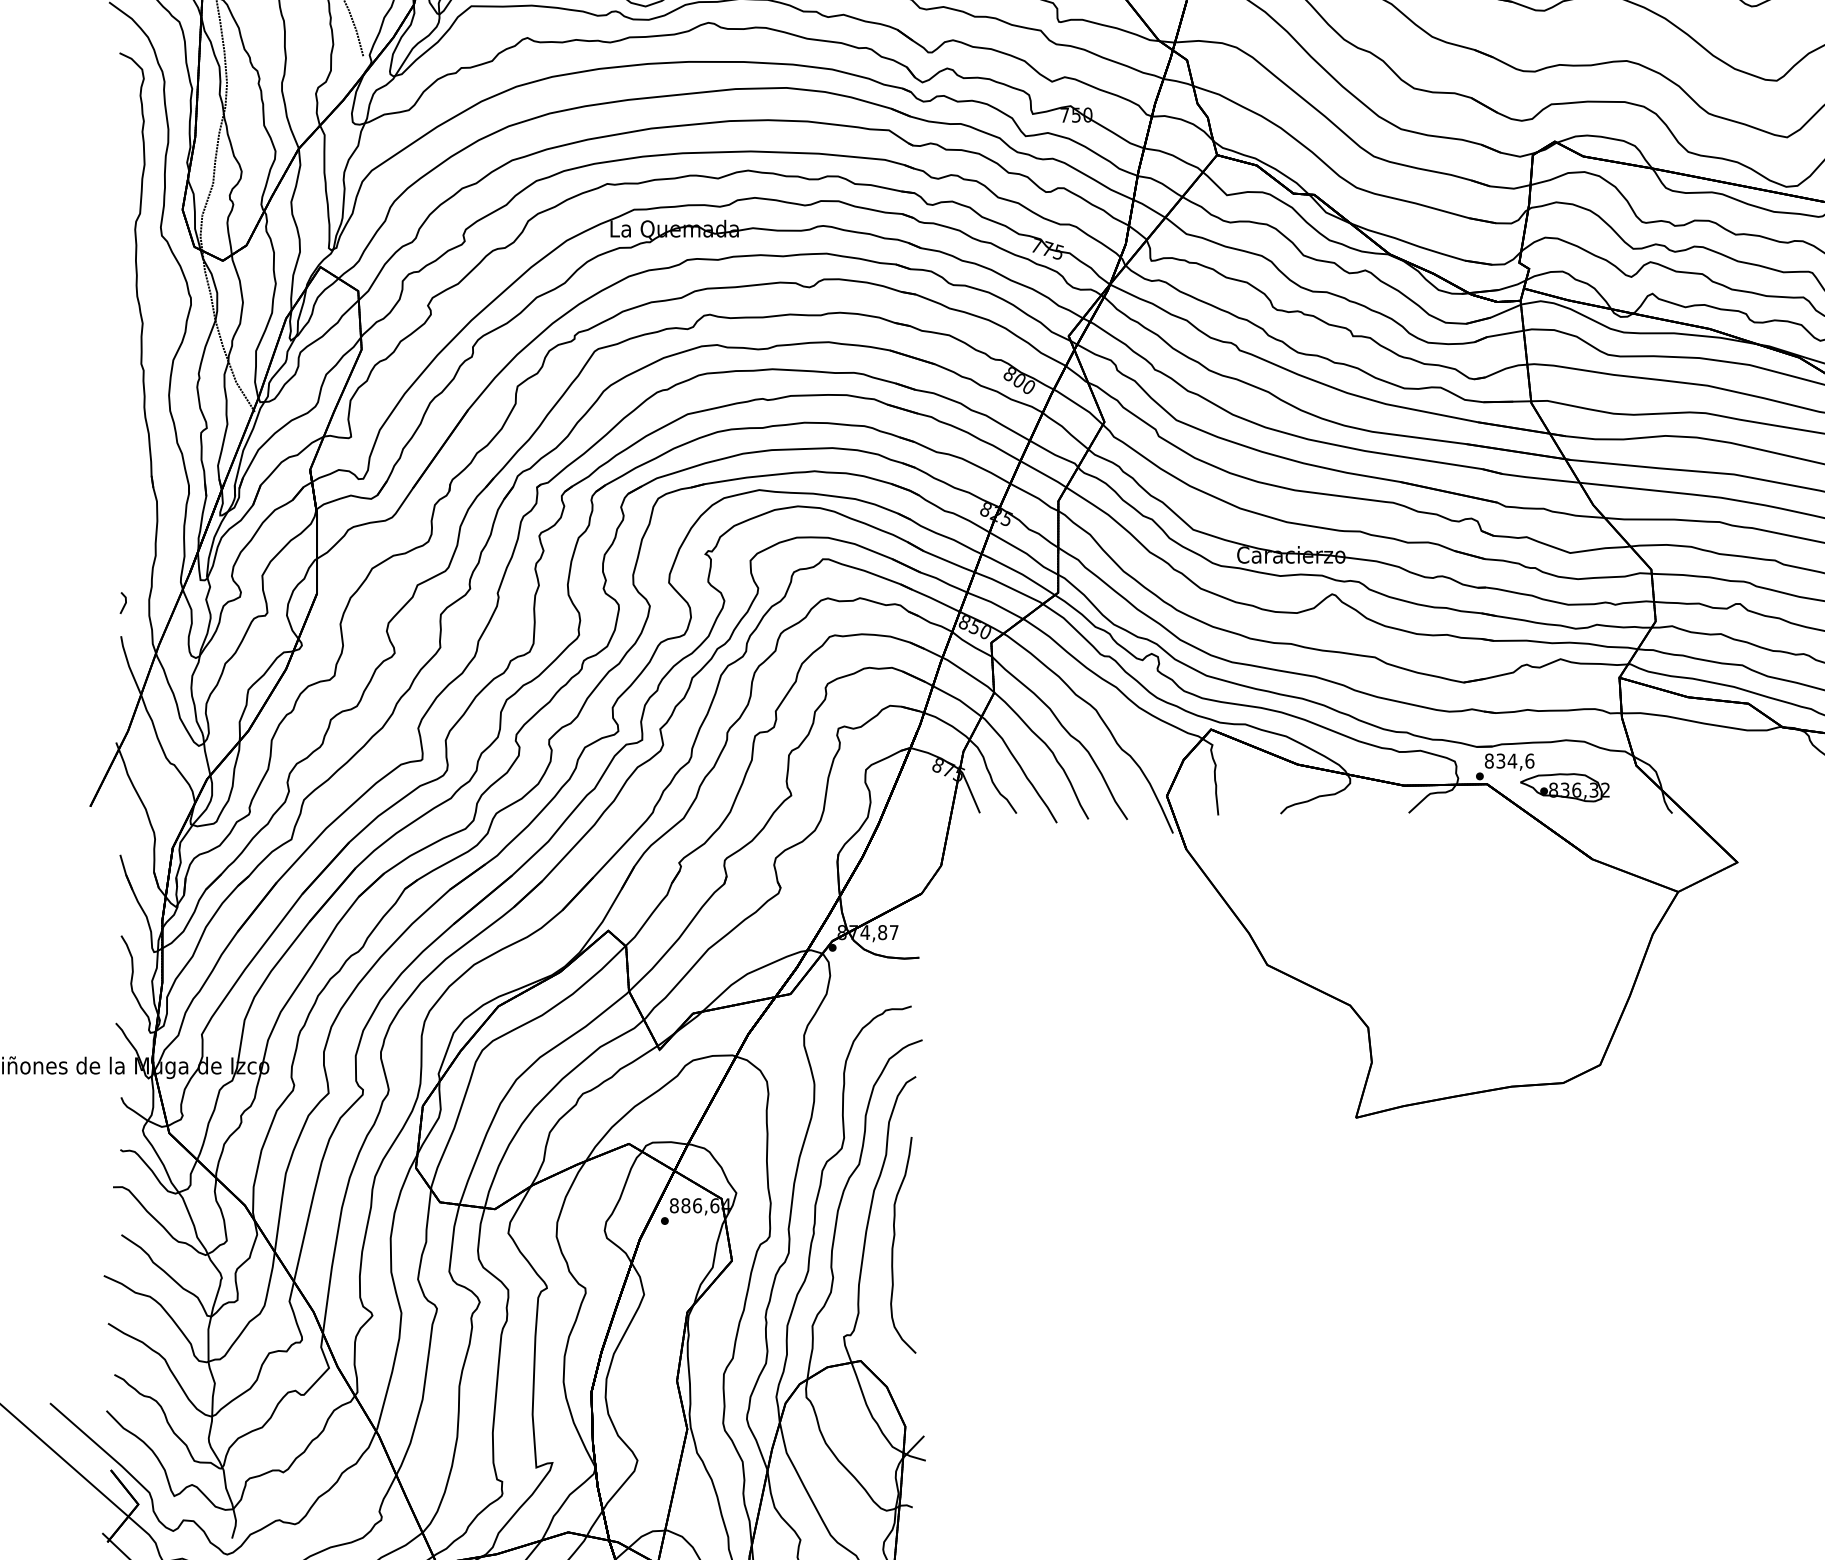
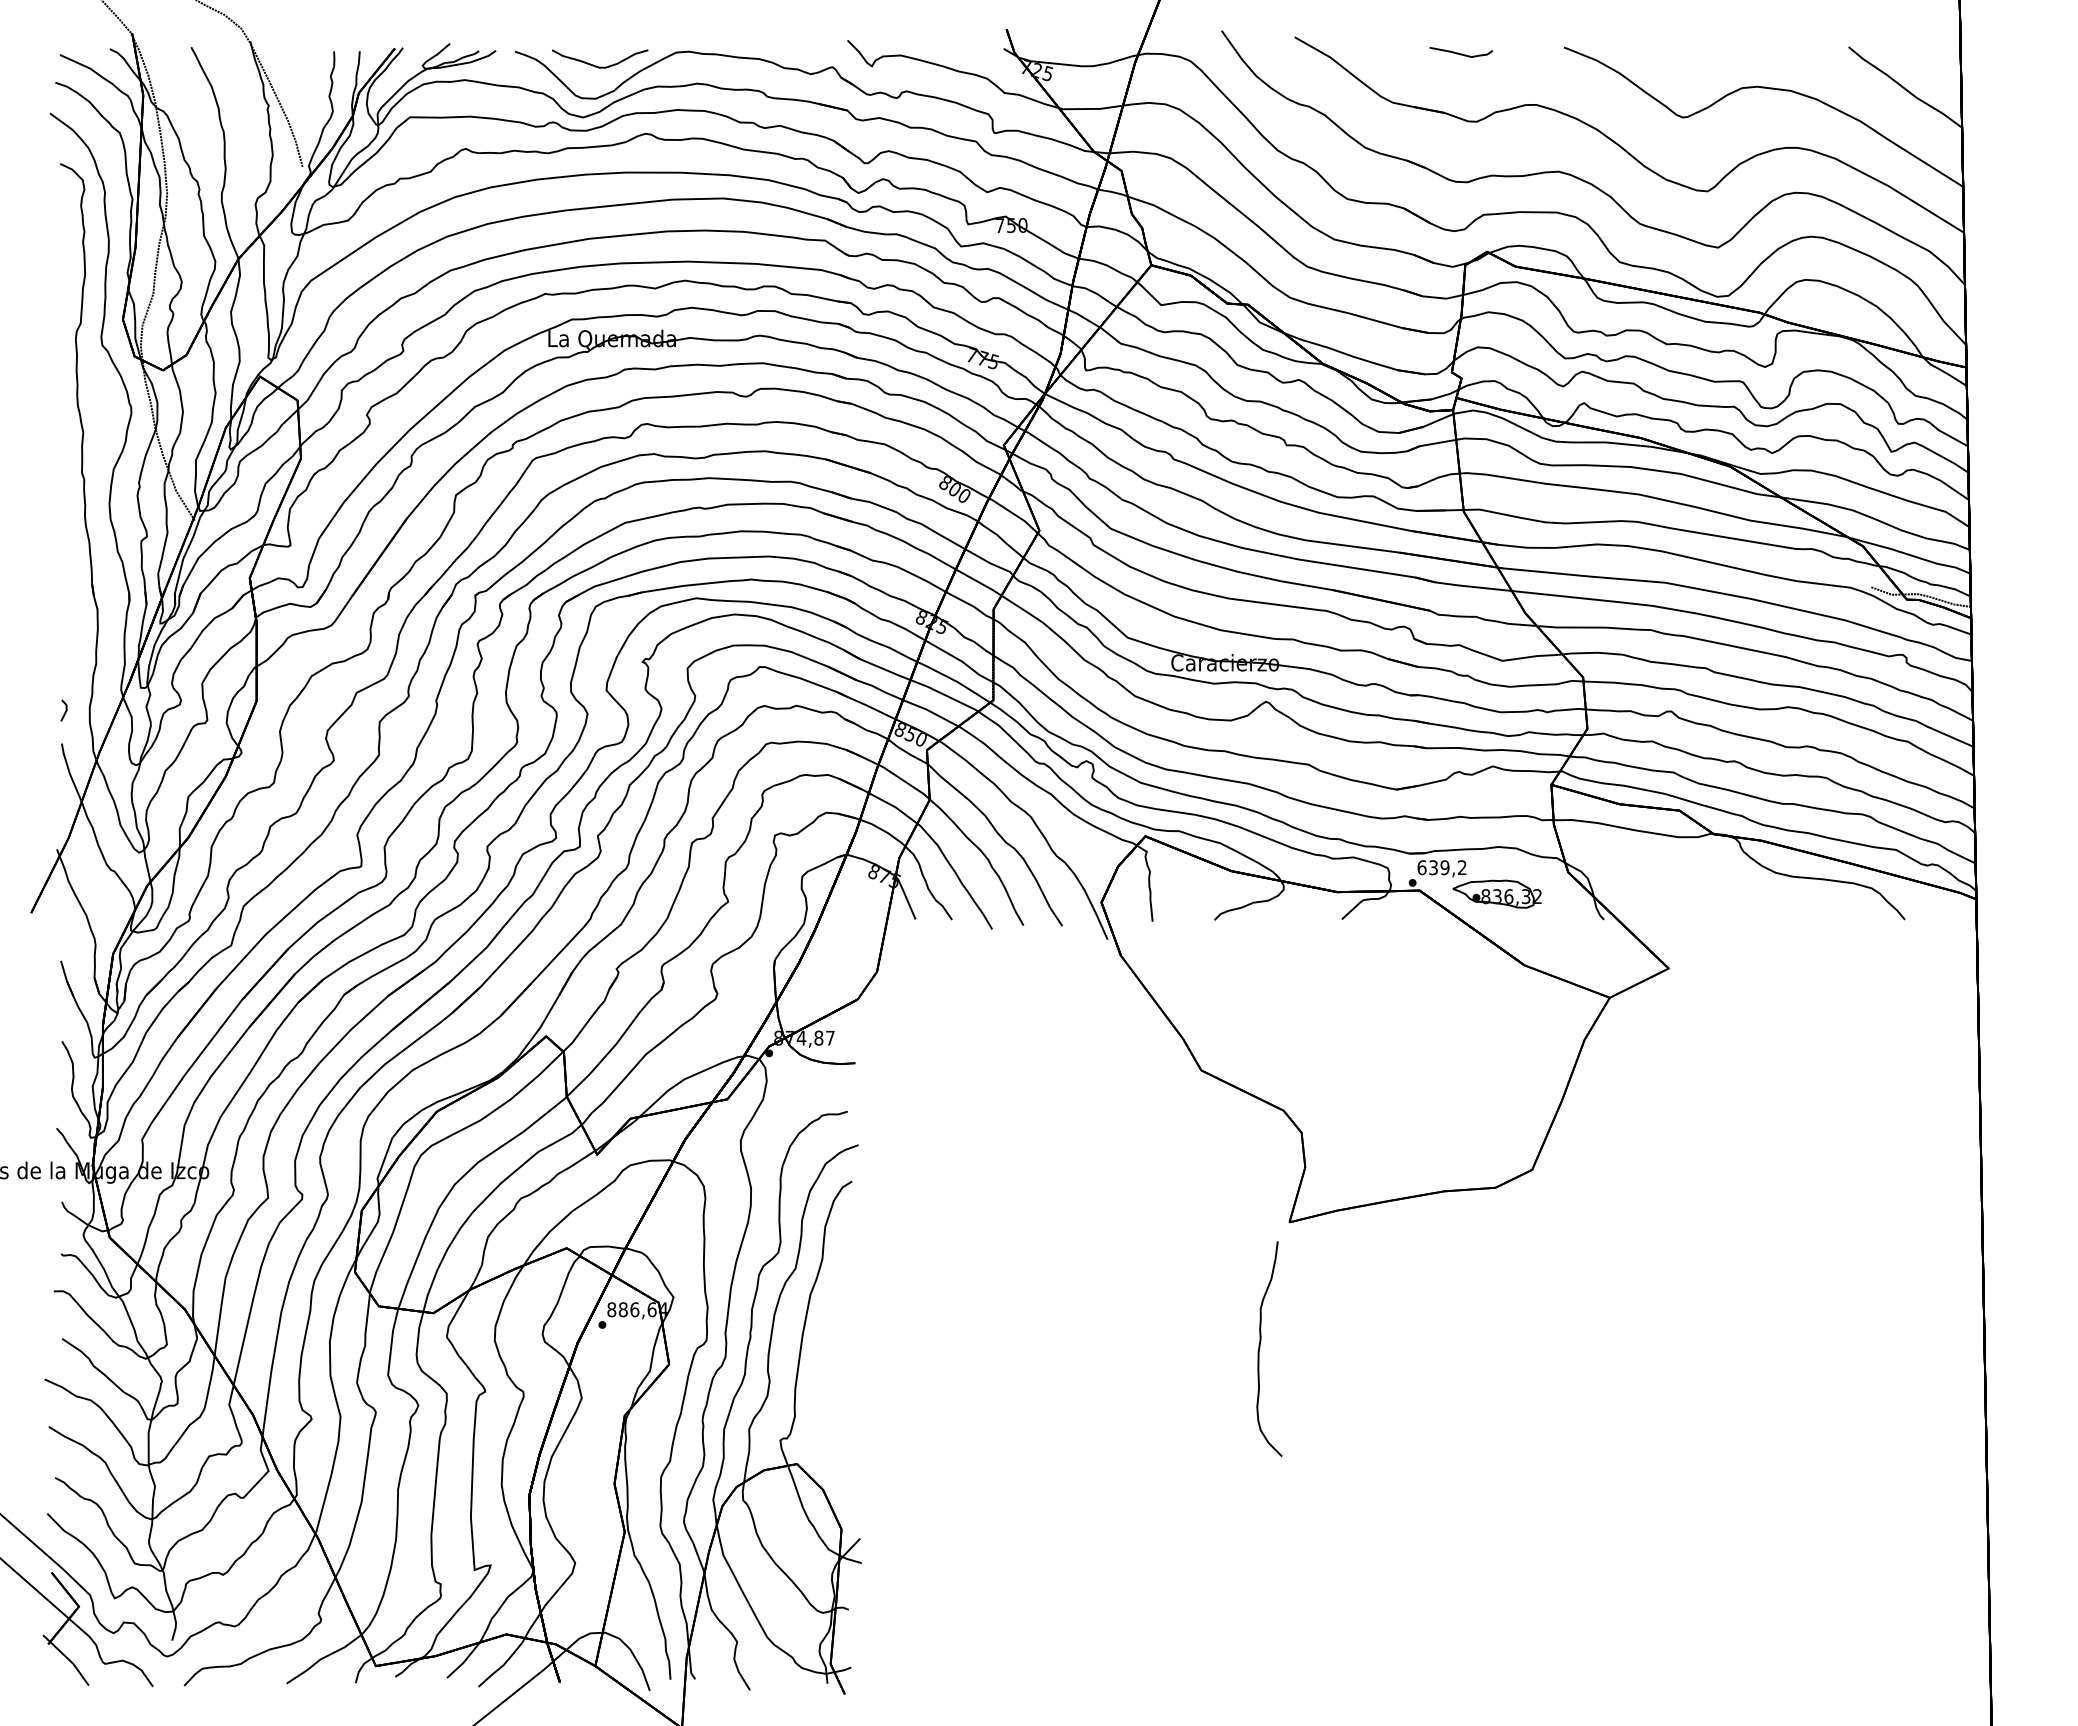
text: (1508, 760) -> (1441, 867), 834,6 -> 639,2
curve: (894, 1244) -> (1260, 1348), moved

